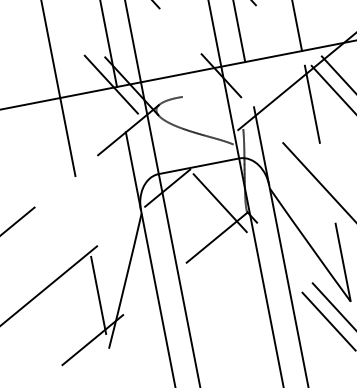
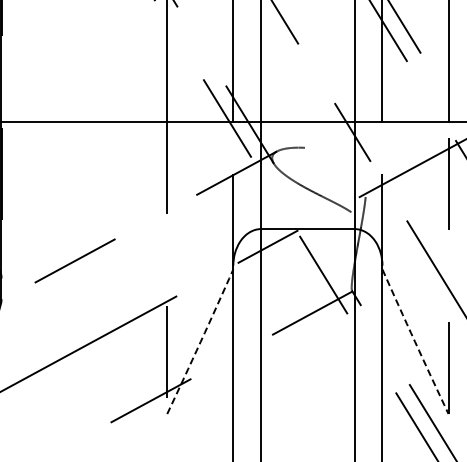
arc: (310, 244) -> (415, 341), solid -> dashed
arc: (125, 280) -> (200, 341), solid -> dashed

